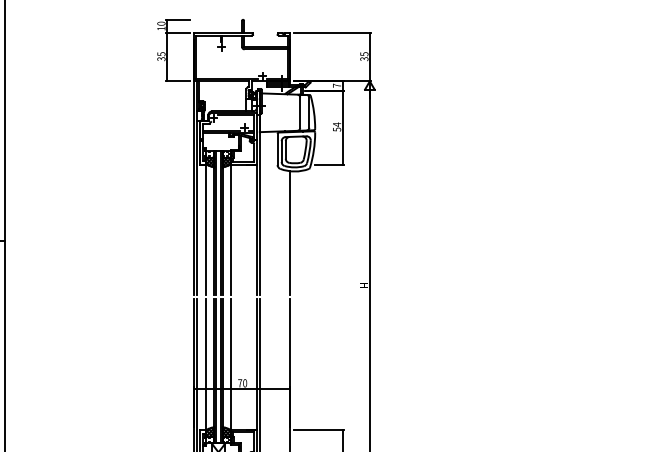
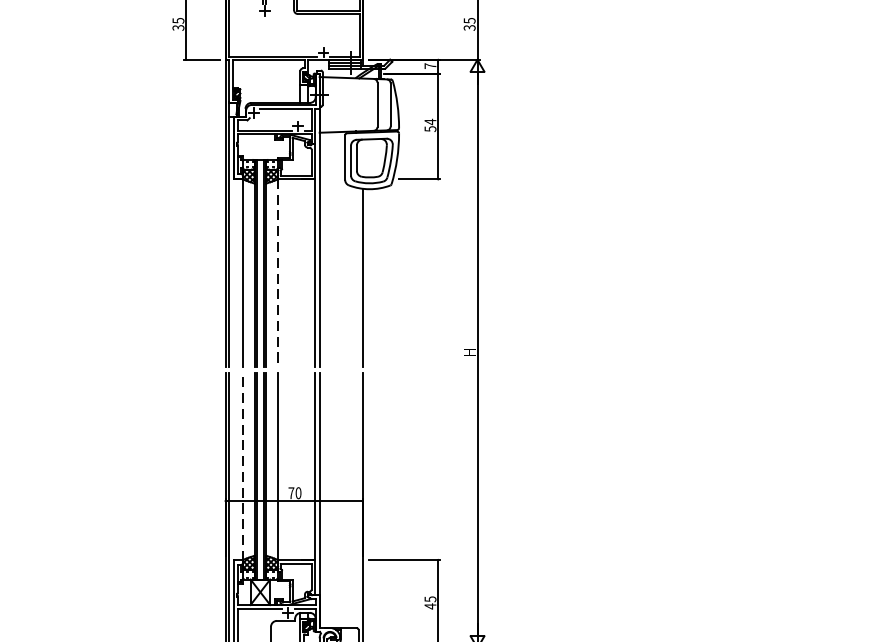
line: (230, 230) -> (277, 273), solid -> dashed
line: (206, 364) -> (243, 466), solid -> dashed

